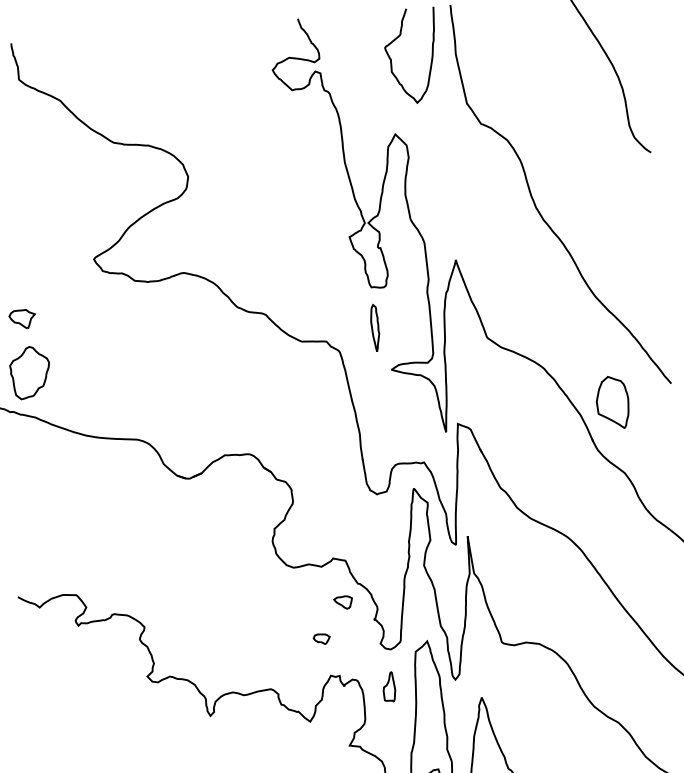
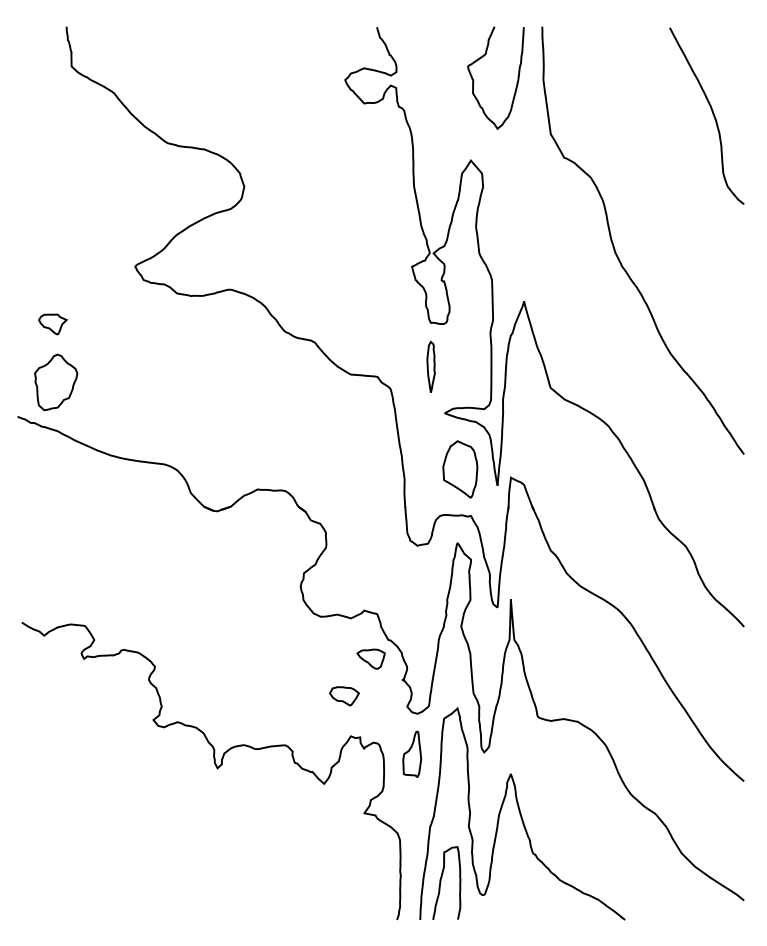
part: (612, 402) -> (460, 469), moved
part: (342, 602) -> (370, 658), size x1.43
part: (321, 639) -> (344, 696), size x1.67
part: (389, 686) -> (412, 753), size x1.43

